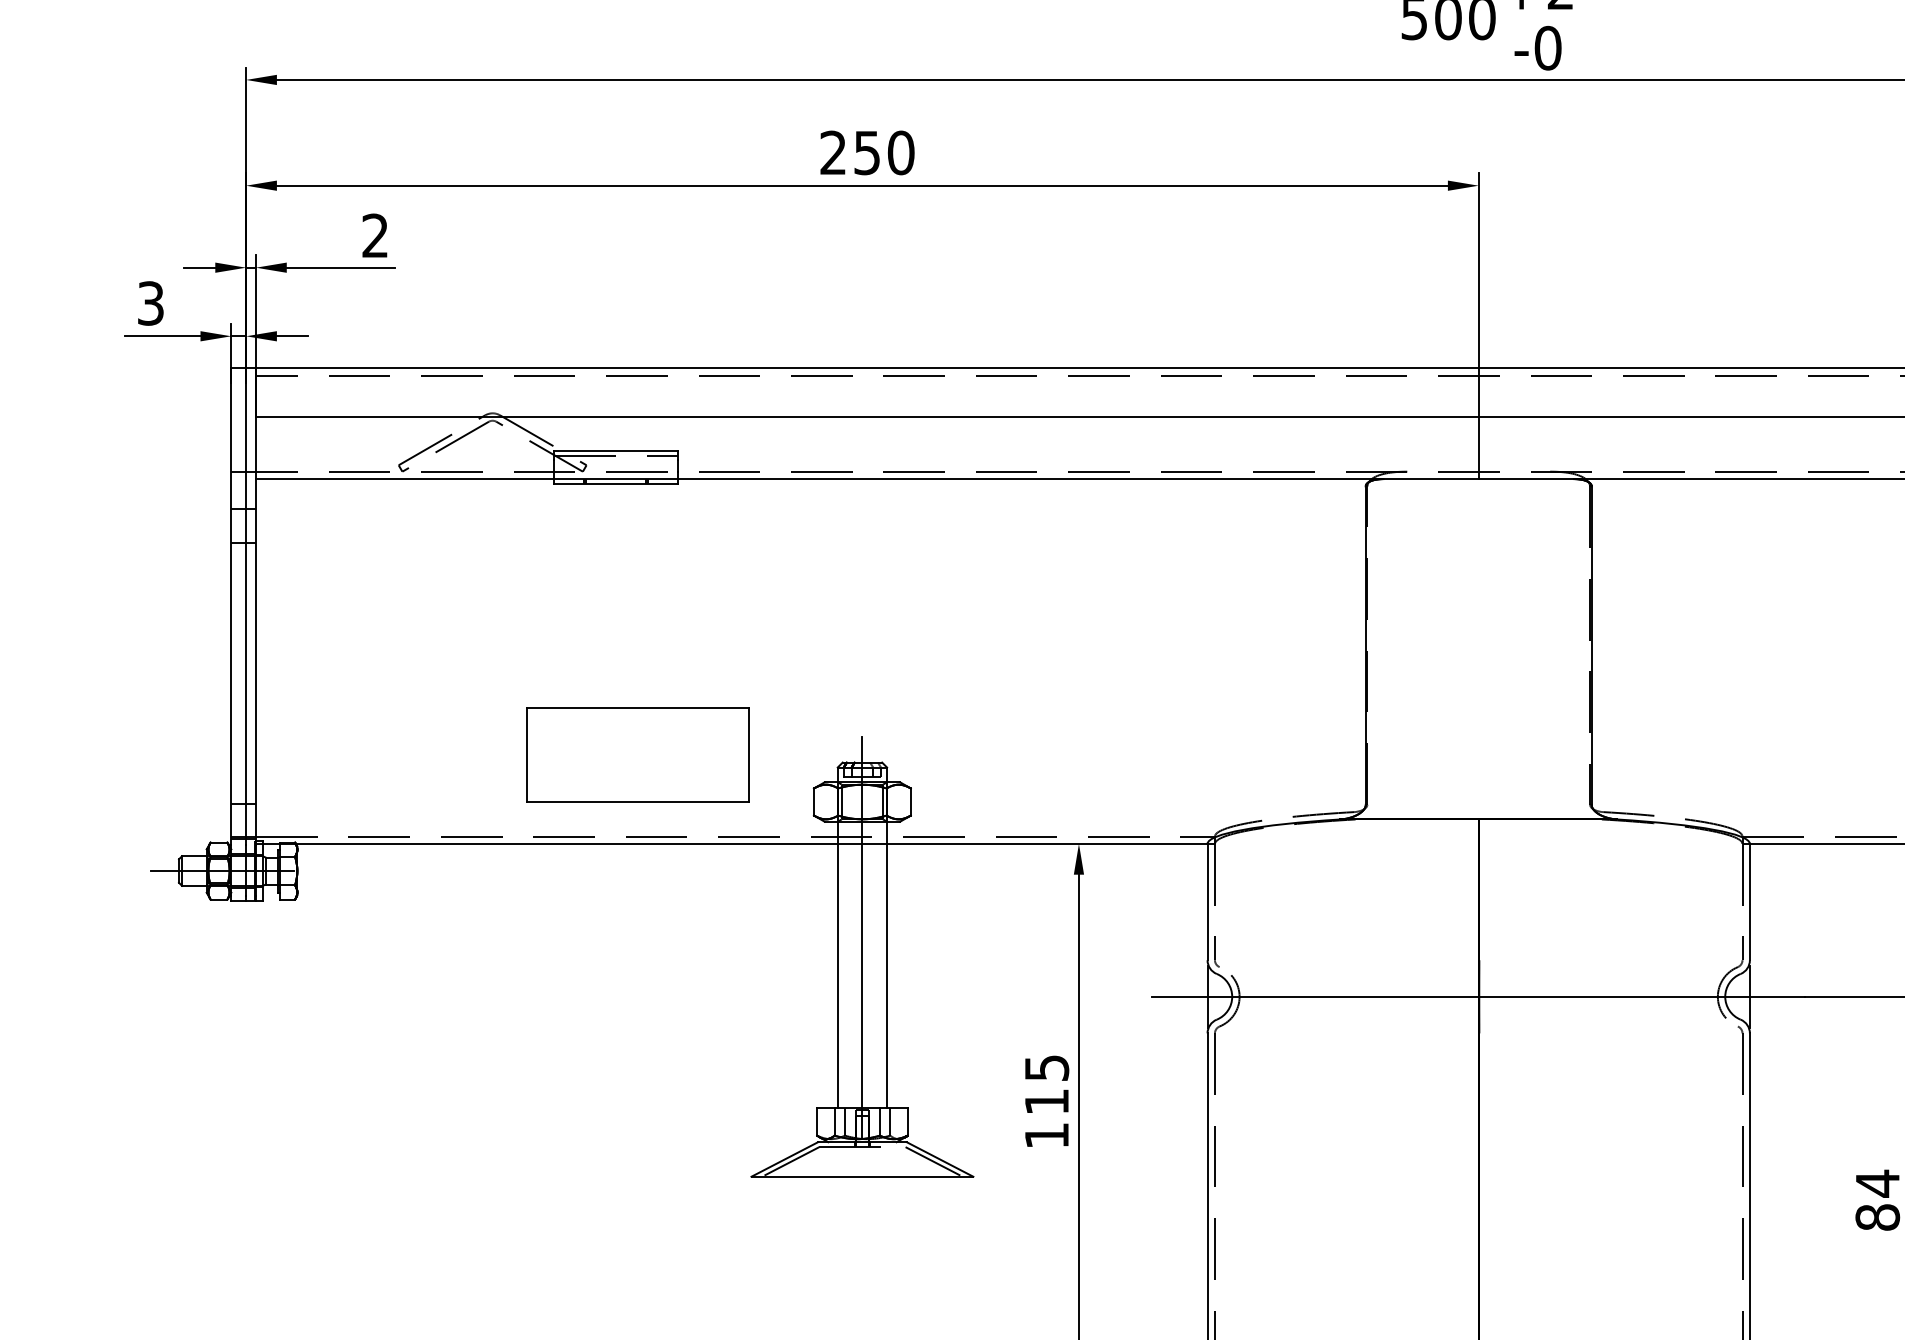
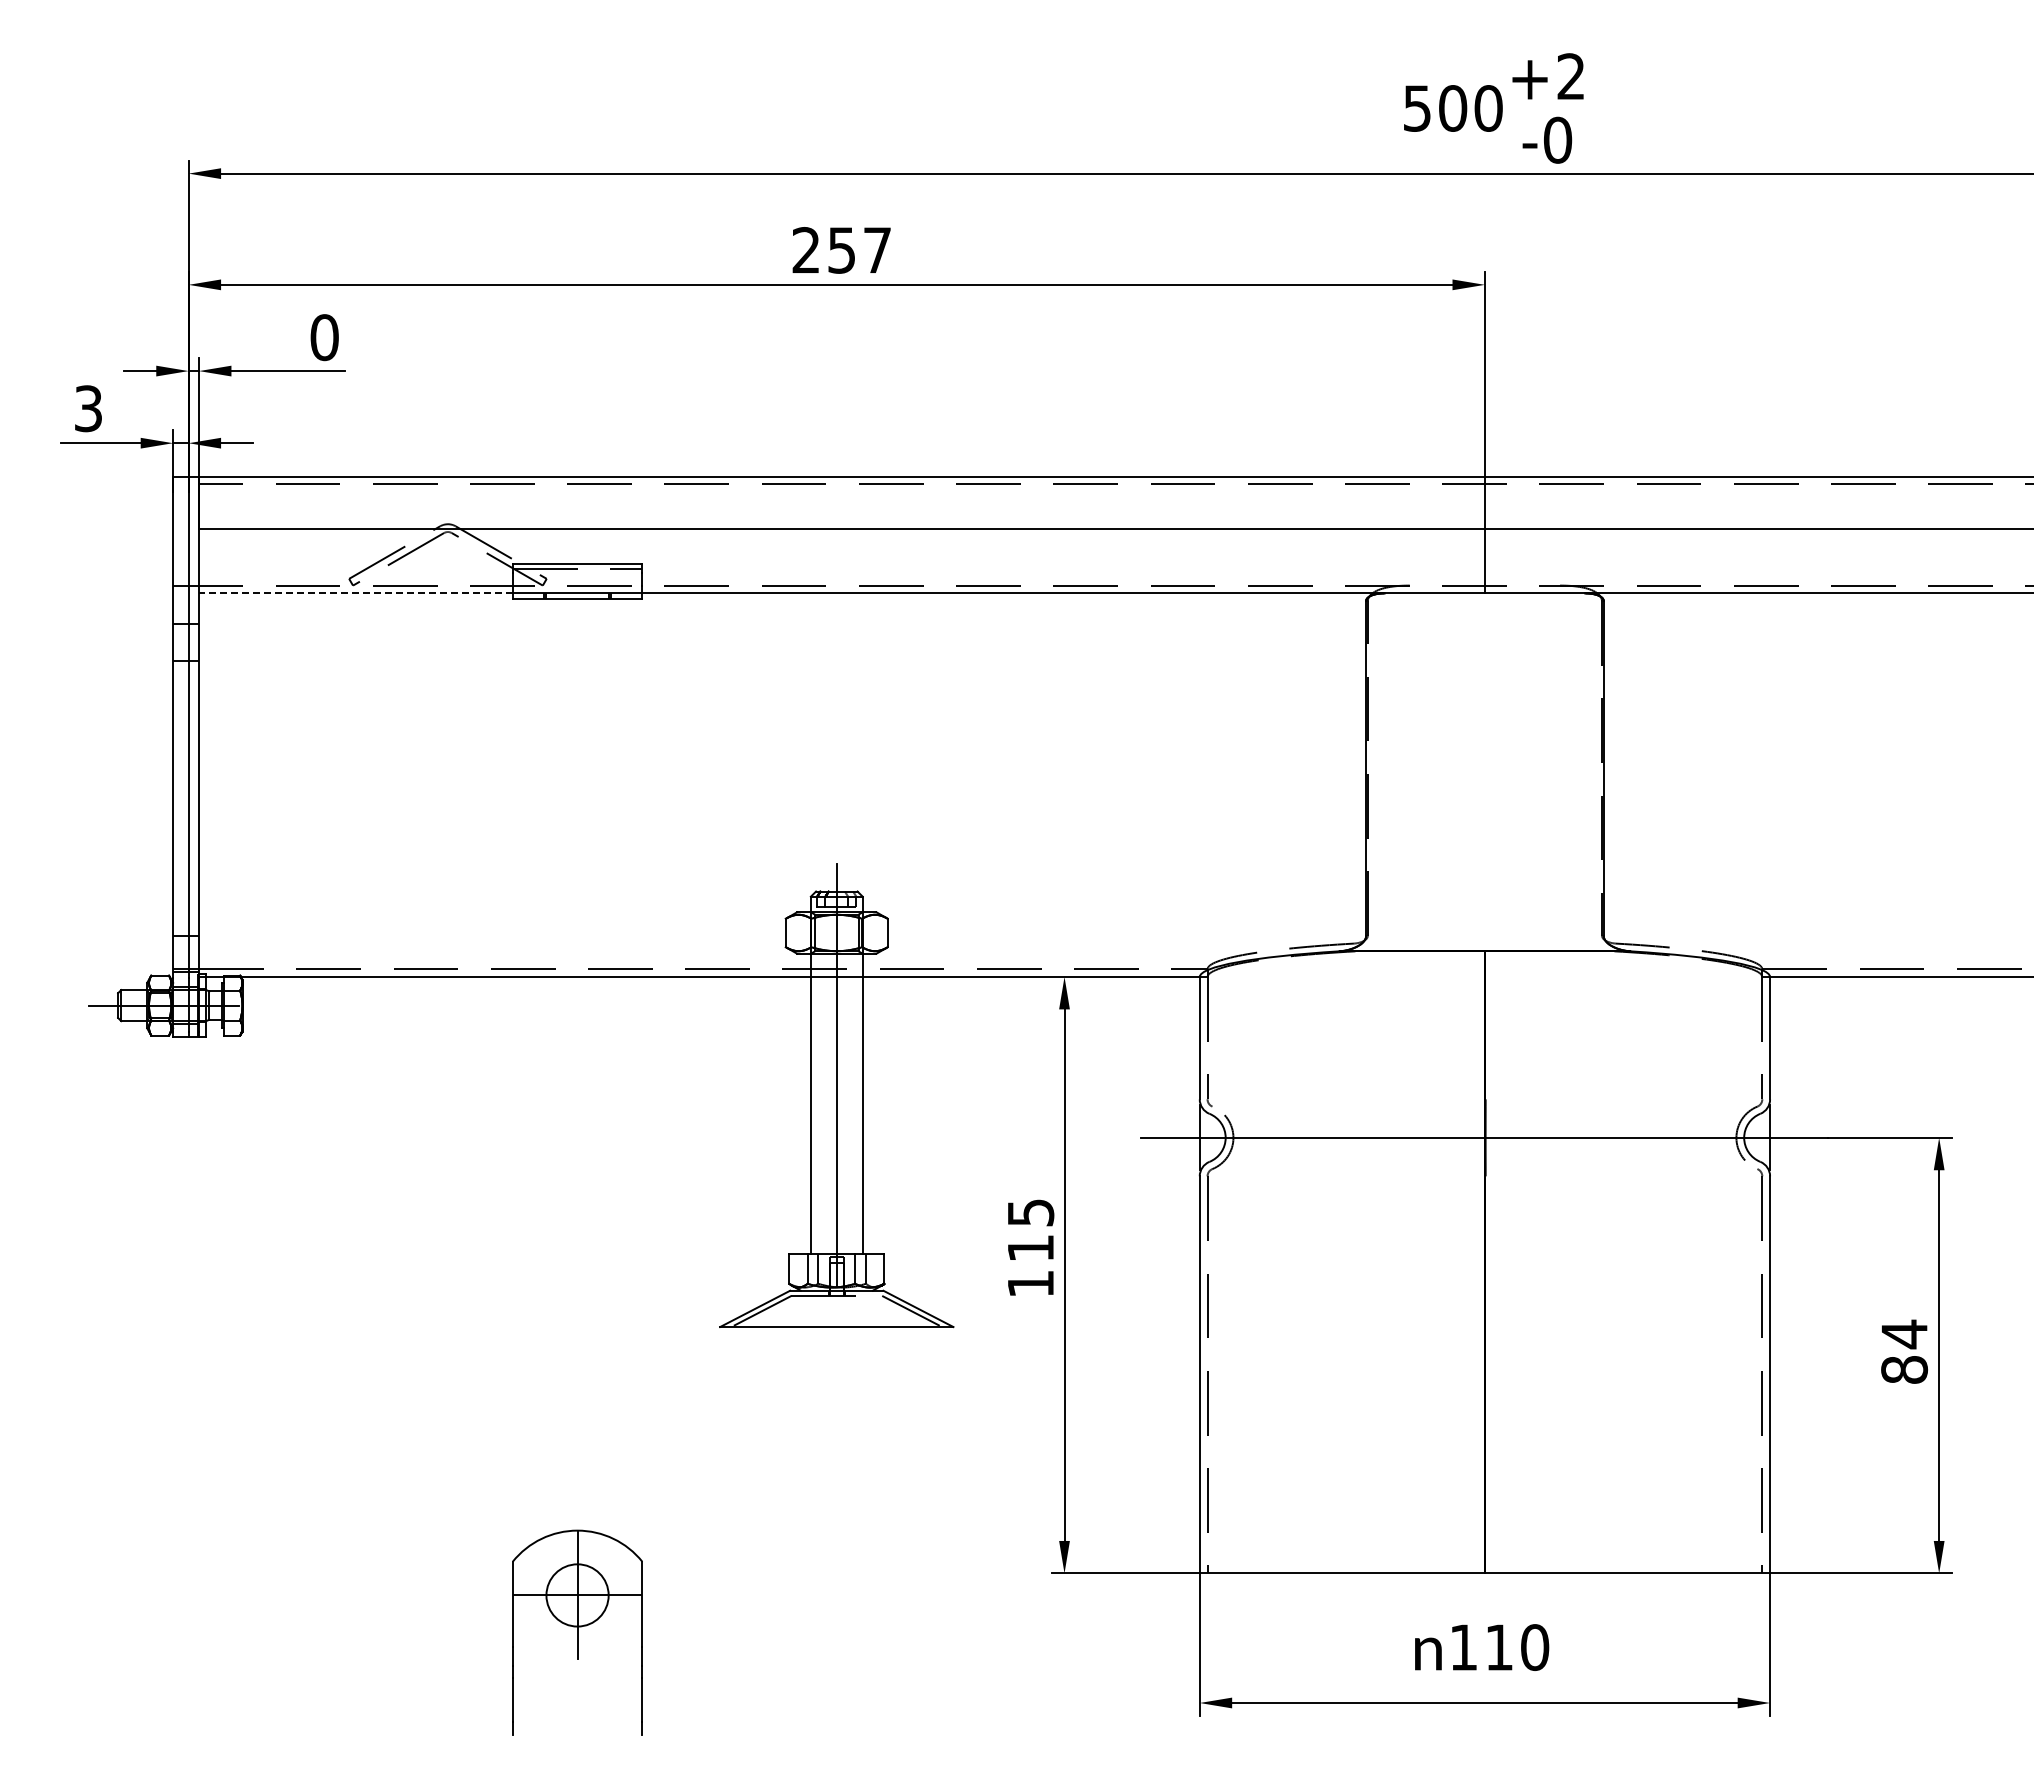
text: (901, 153) -> (877, 250), 250 -> 257
text: (375, 235) -> (324, 337), 2 -> 0
line: (404, 479) -> (355, 593), solid -> dashed
part: (637, 754) -> (600, 883), removed

